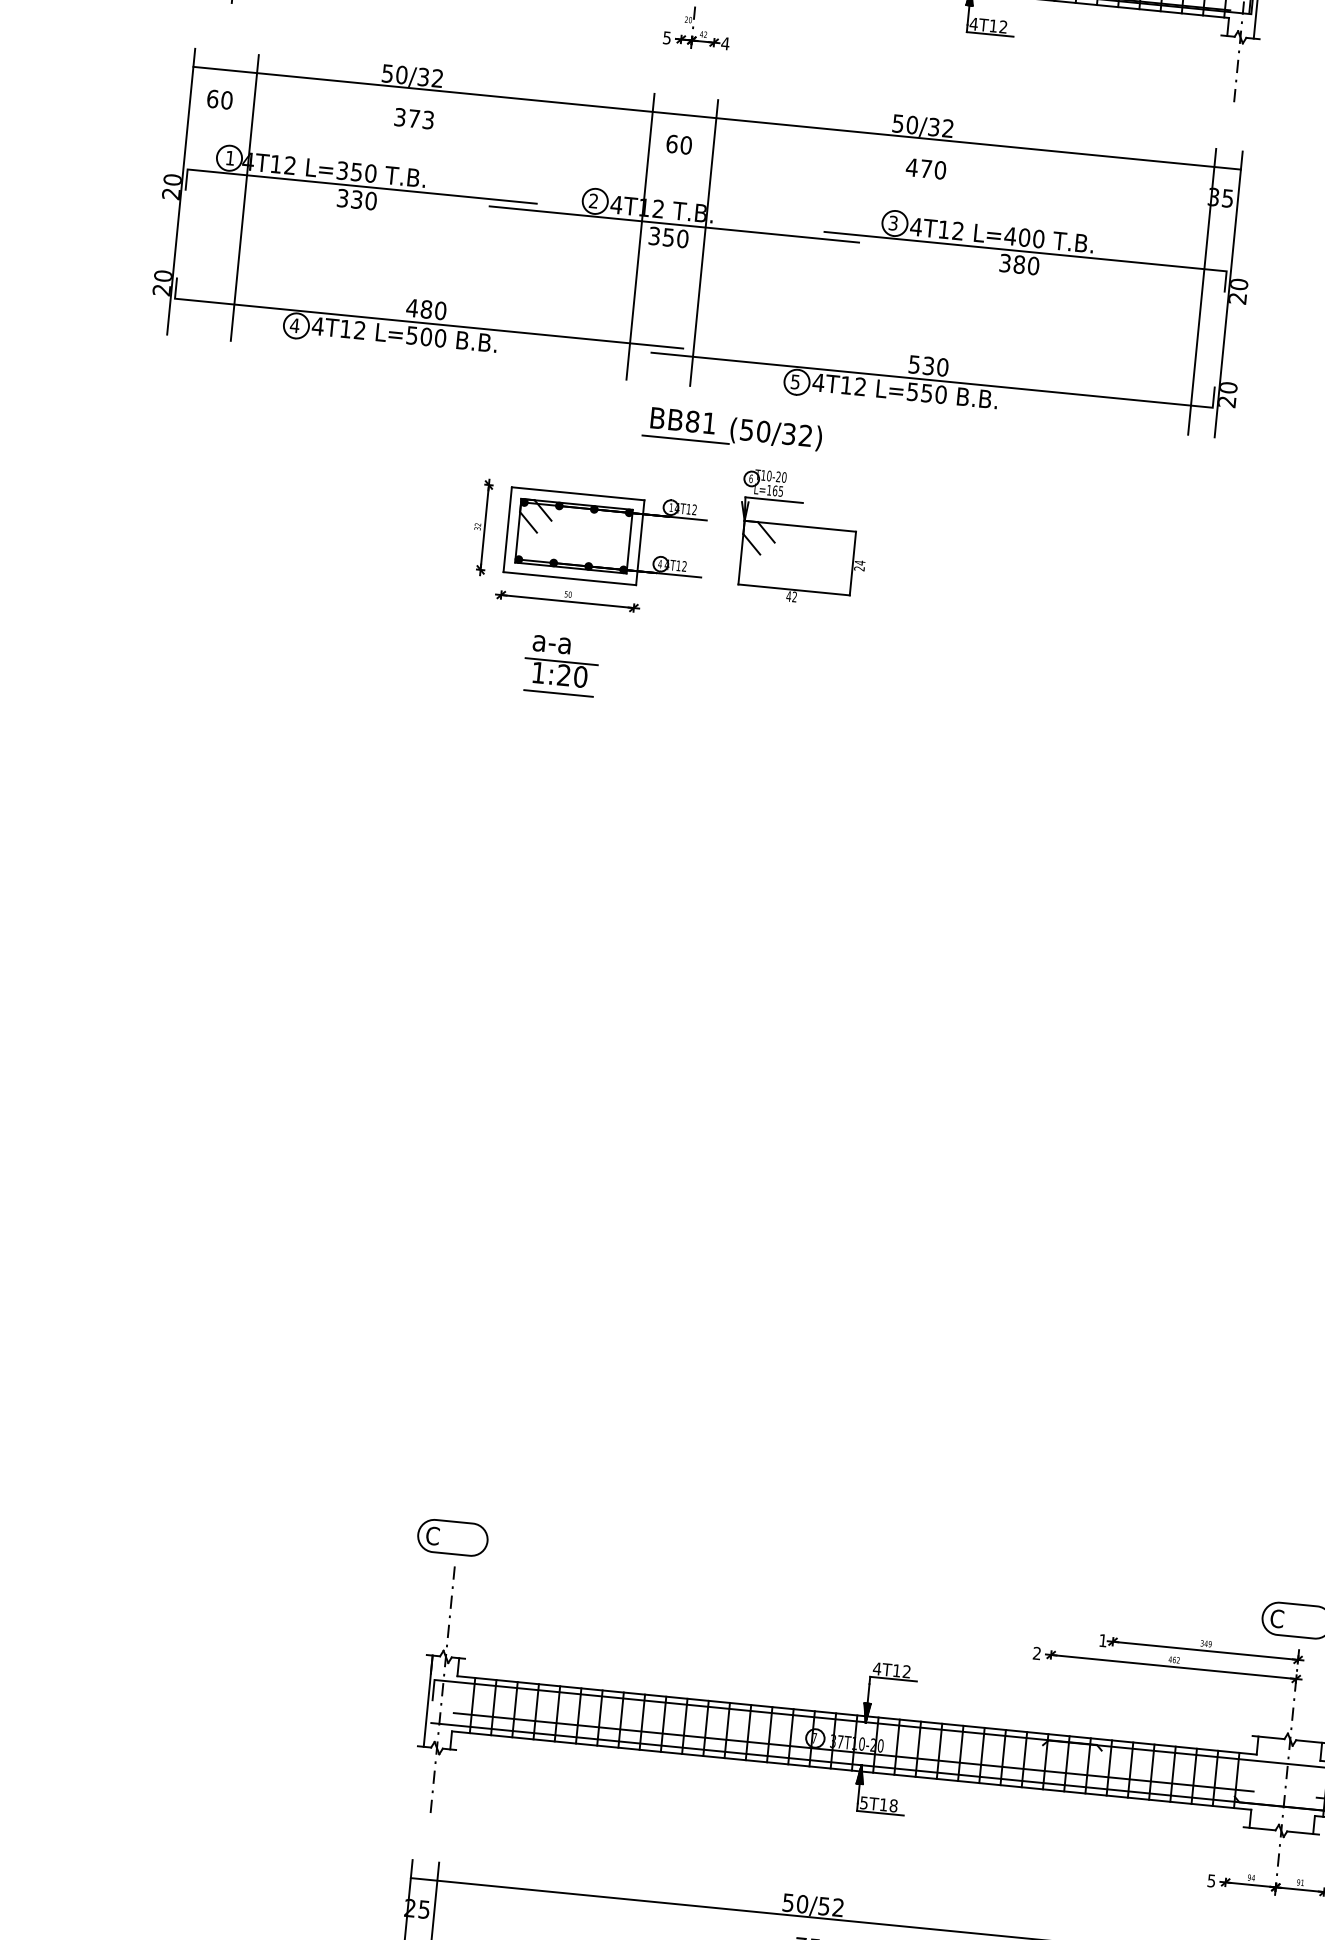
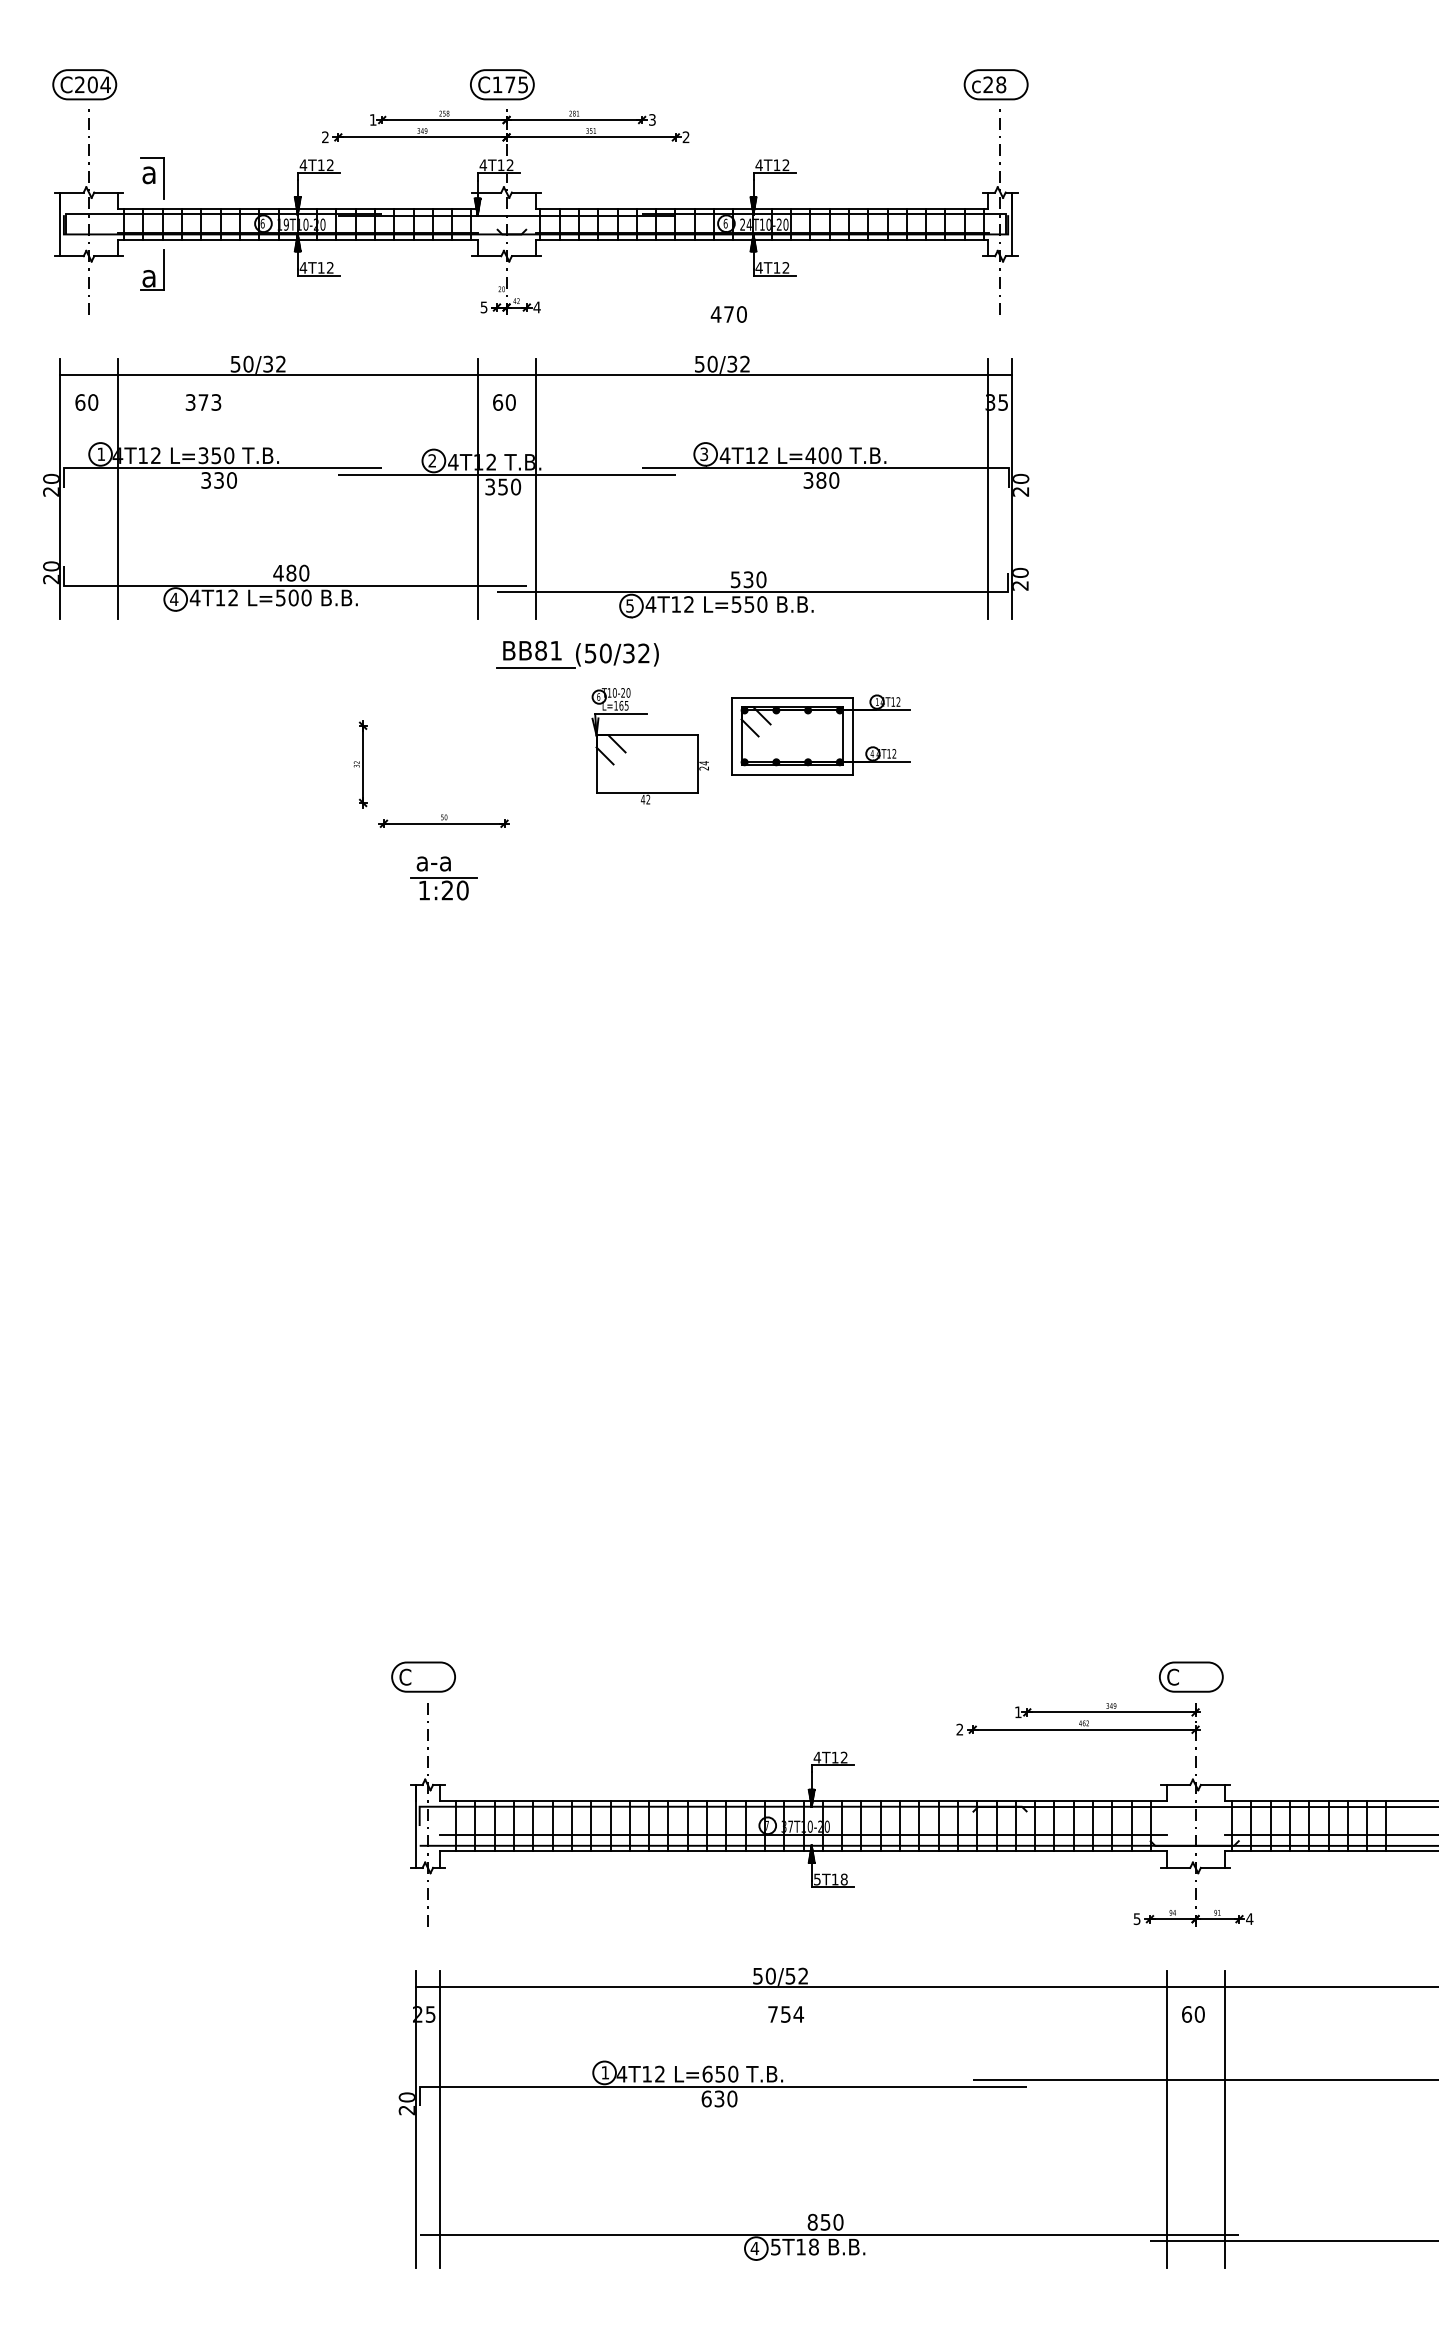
text: (414, 118) -> (203, 402), moved
text: (925, 168) -> (728, 314), moved
part: (605, 537) -> (820, 734), moved
line: (558, 693) -> (444, 907), removed

